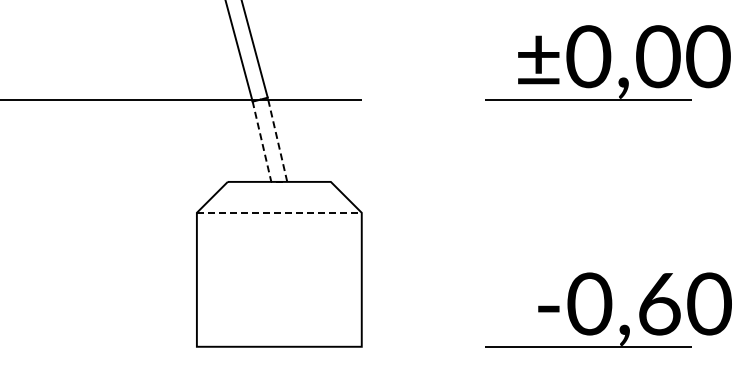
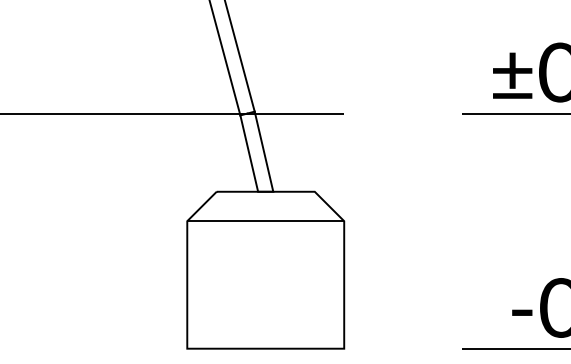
line: (281, 181) -> (267, 191), dashed -> solid
line: (279, 212) -> (265, 220), dashed -> solid

